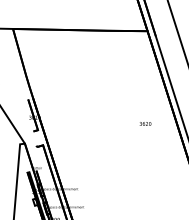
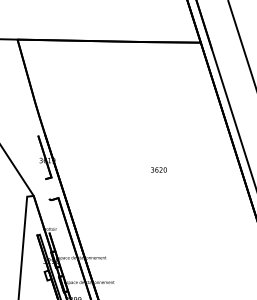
text: (145, 123) -> (158, 169), moved

